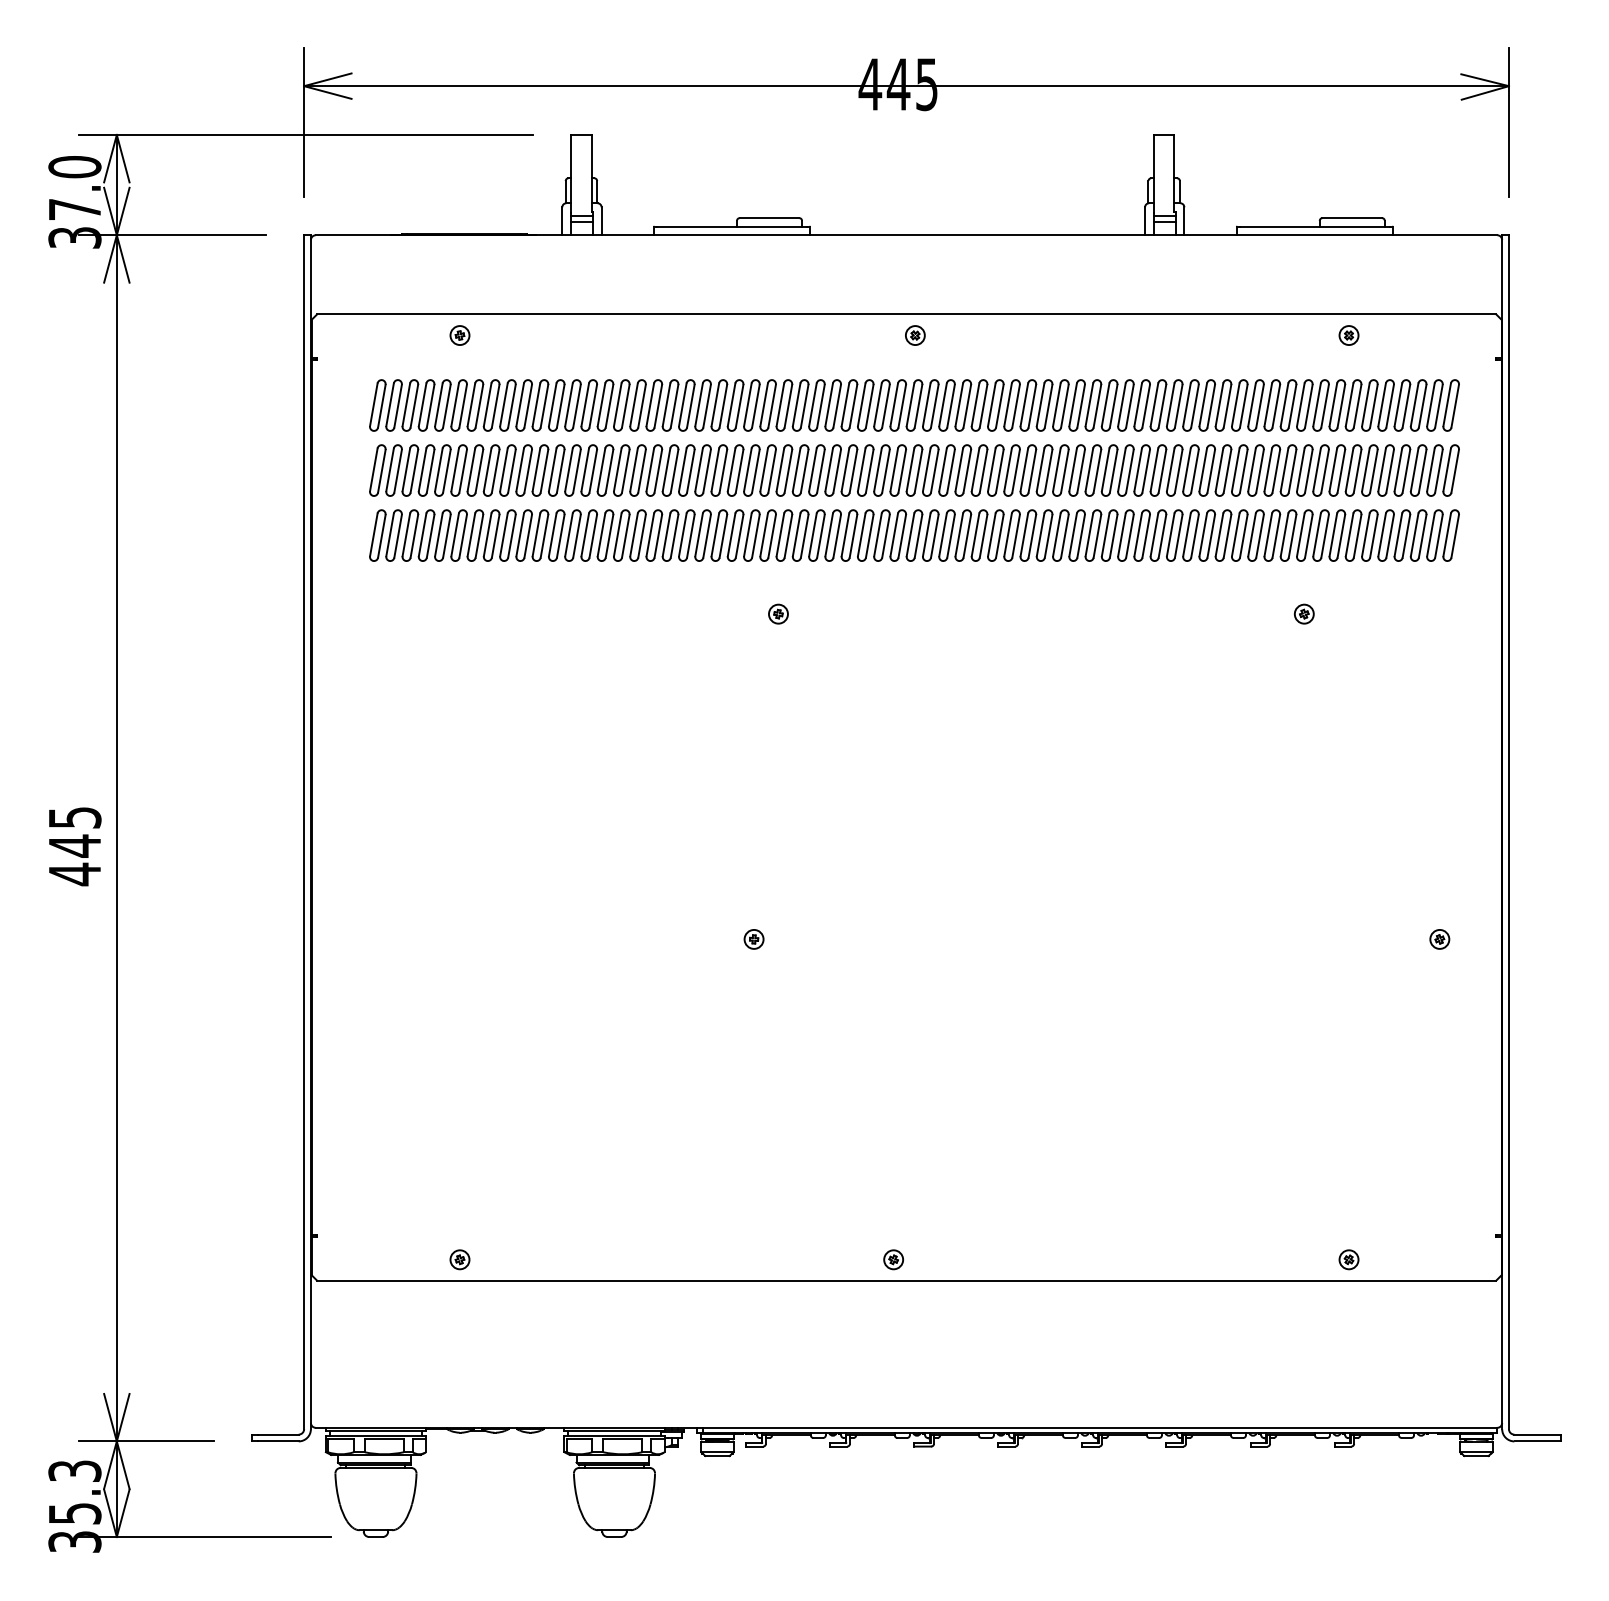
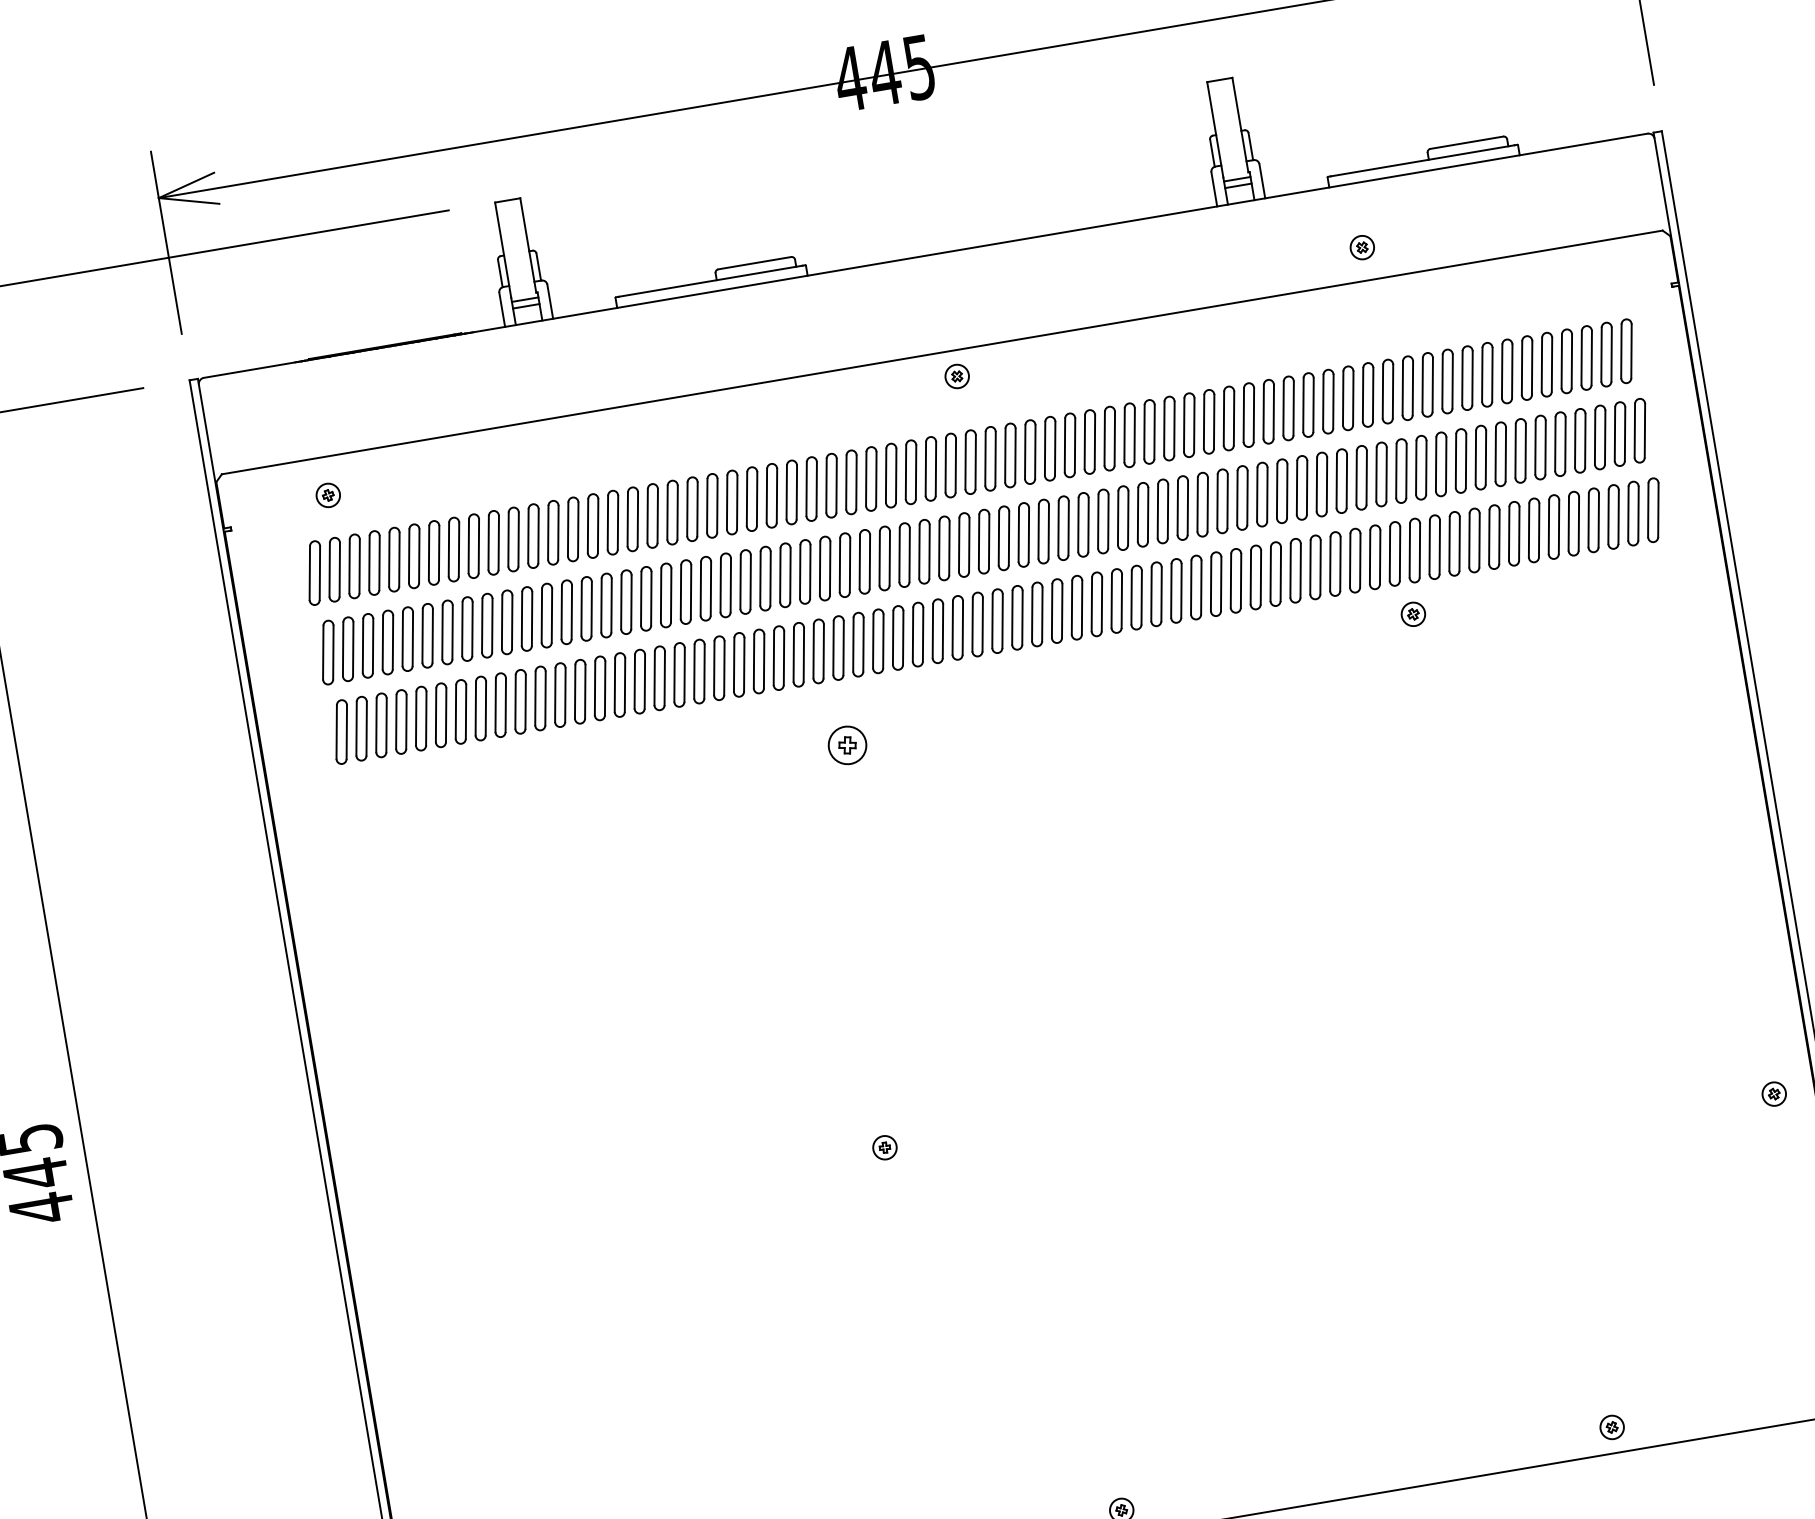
part: (459, 335) -> (327, 495), moved
part: (1348, 335) -> (1361, 247), moved
part: (778, 613) -> (847, 744), size x1.6
part: (1304, 613) -> (1413, 613), moved
part: (1439, 939) -> (1773, 1094), moved
part: (1348, 1259) -> (1611, 1427), moved

